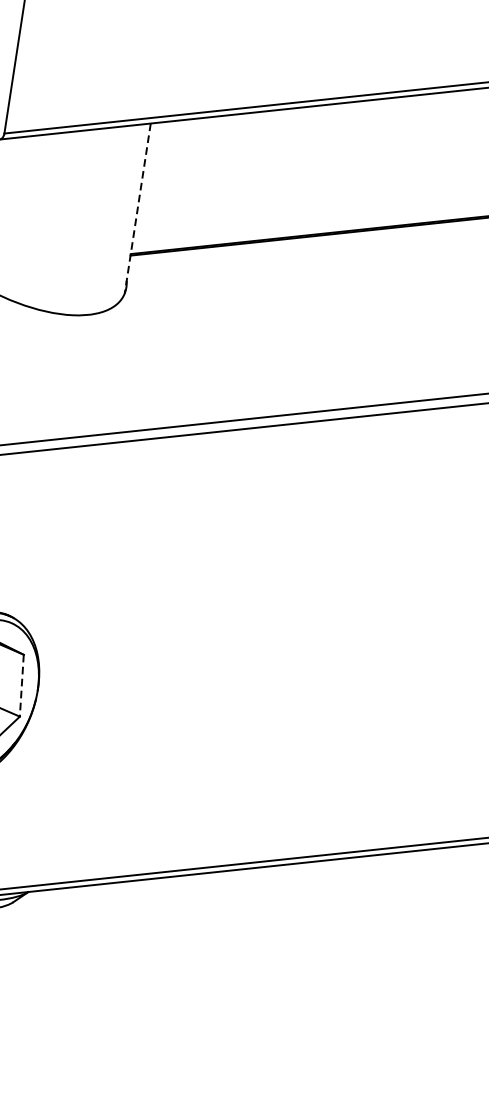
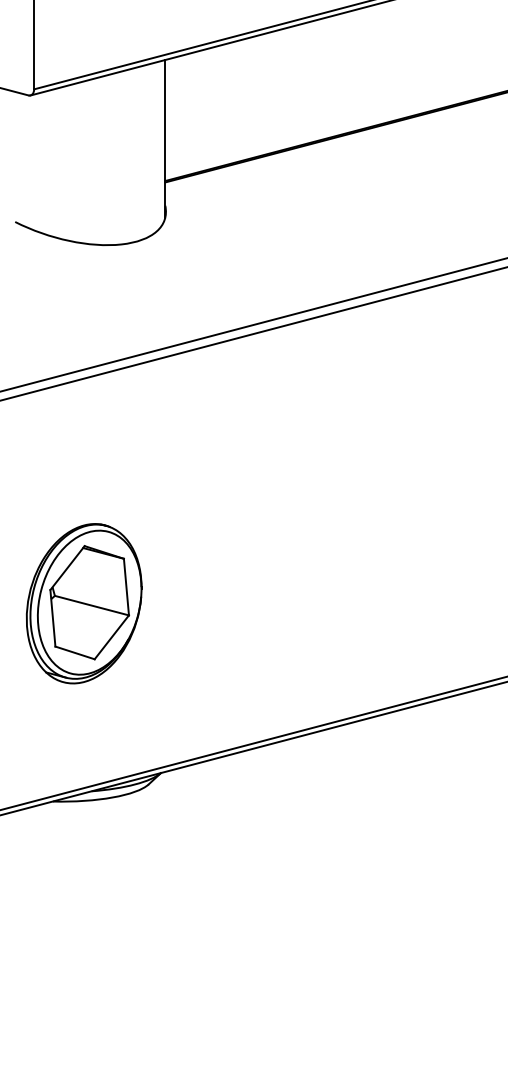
line: (138, 208) -> (165, 138), dashed -> solid
line: (21, 686) -> (126, 587), dashed -> solid

